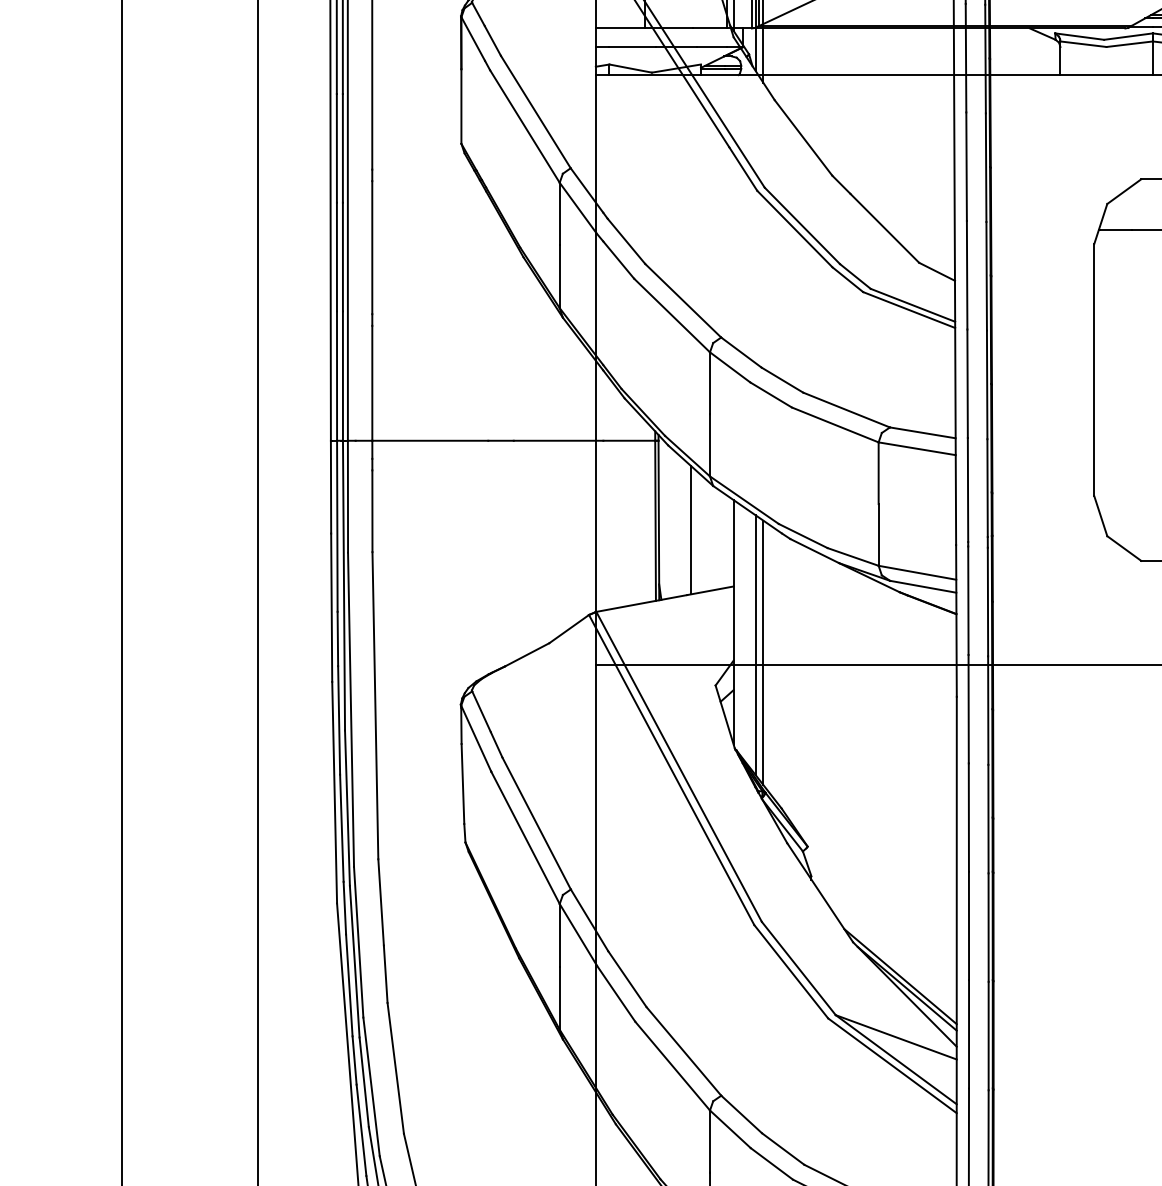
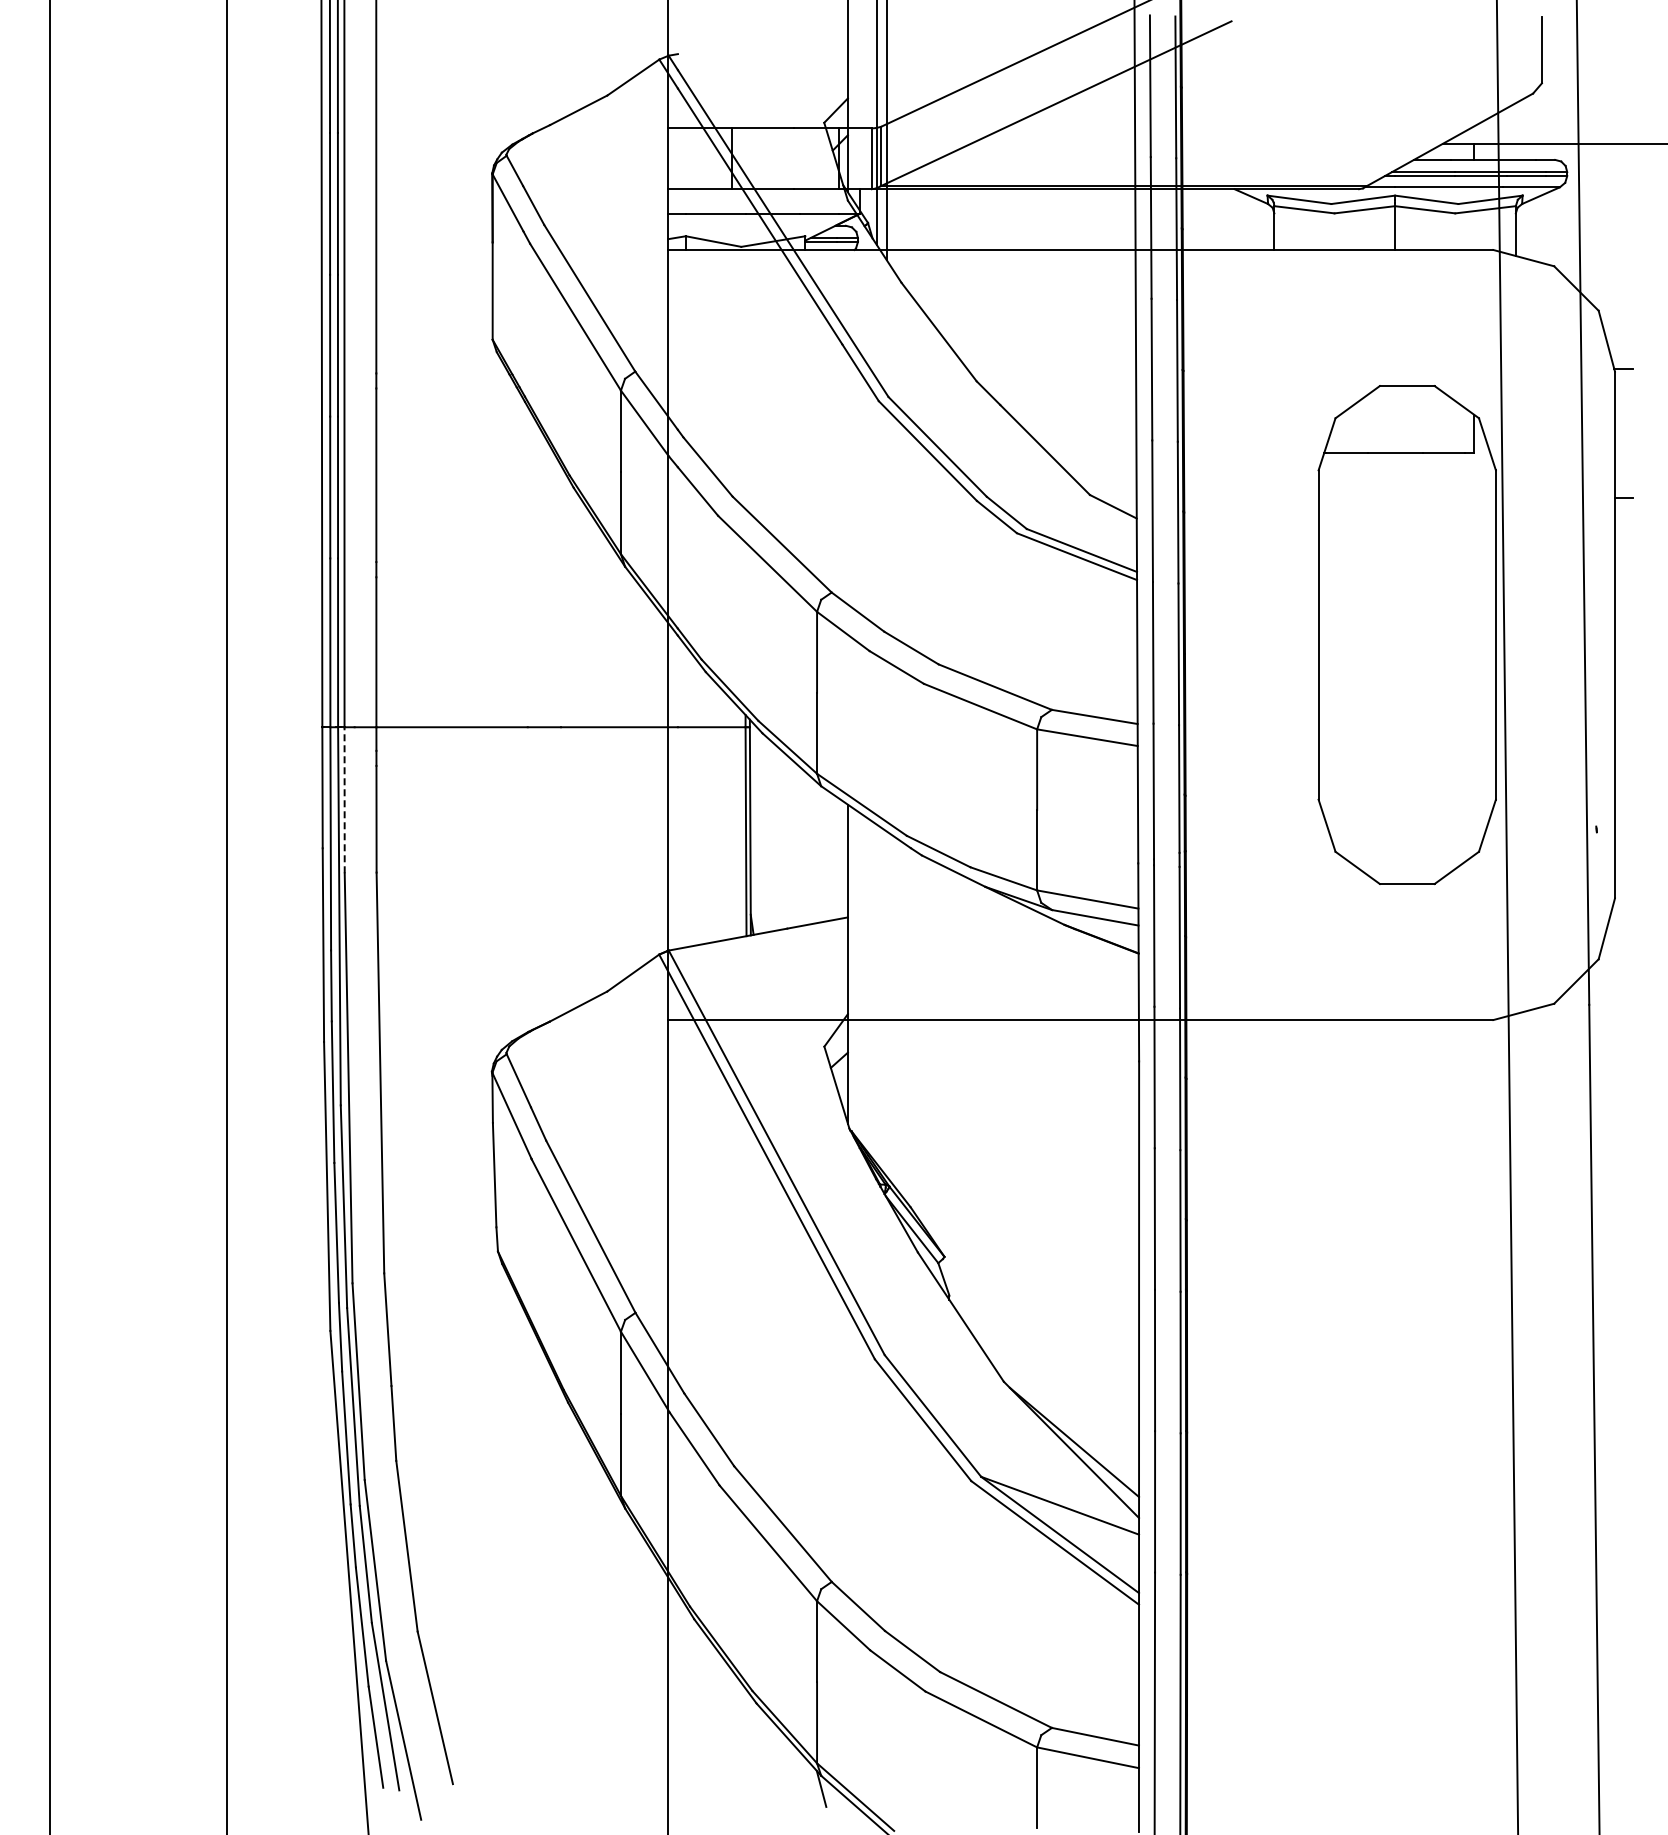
line: (347, 496) -> (344, 799), solid -> dashed
line: (691, 529) -> (792, 843), removed
line: (755, 644) -> (876, 993), removed
line: (763, 652) -> (886, 1003), removed
line: (900, 976) -> (1065, 1426), removed

